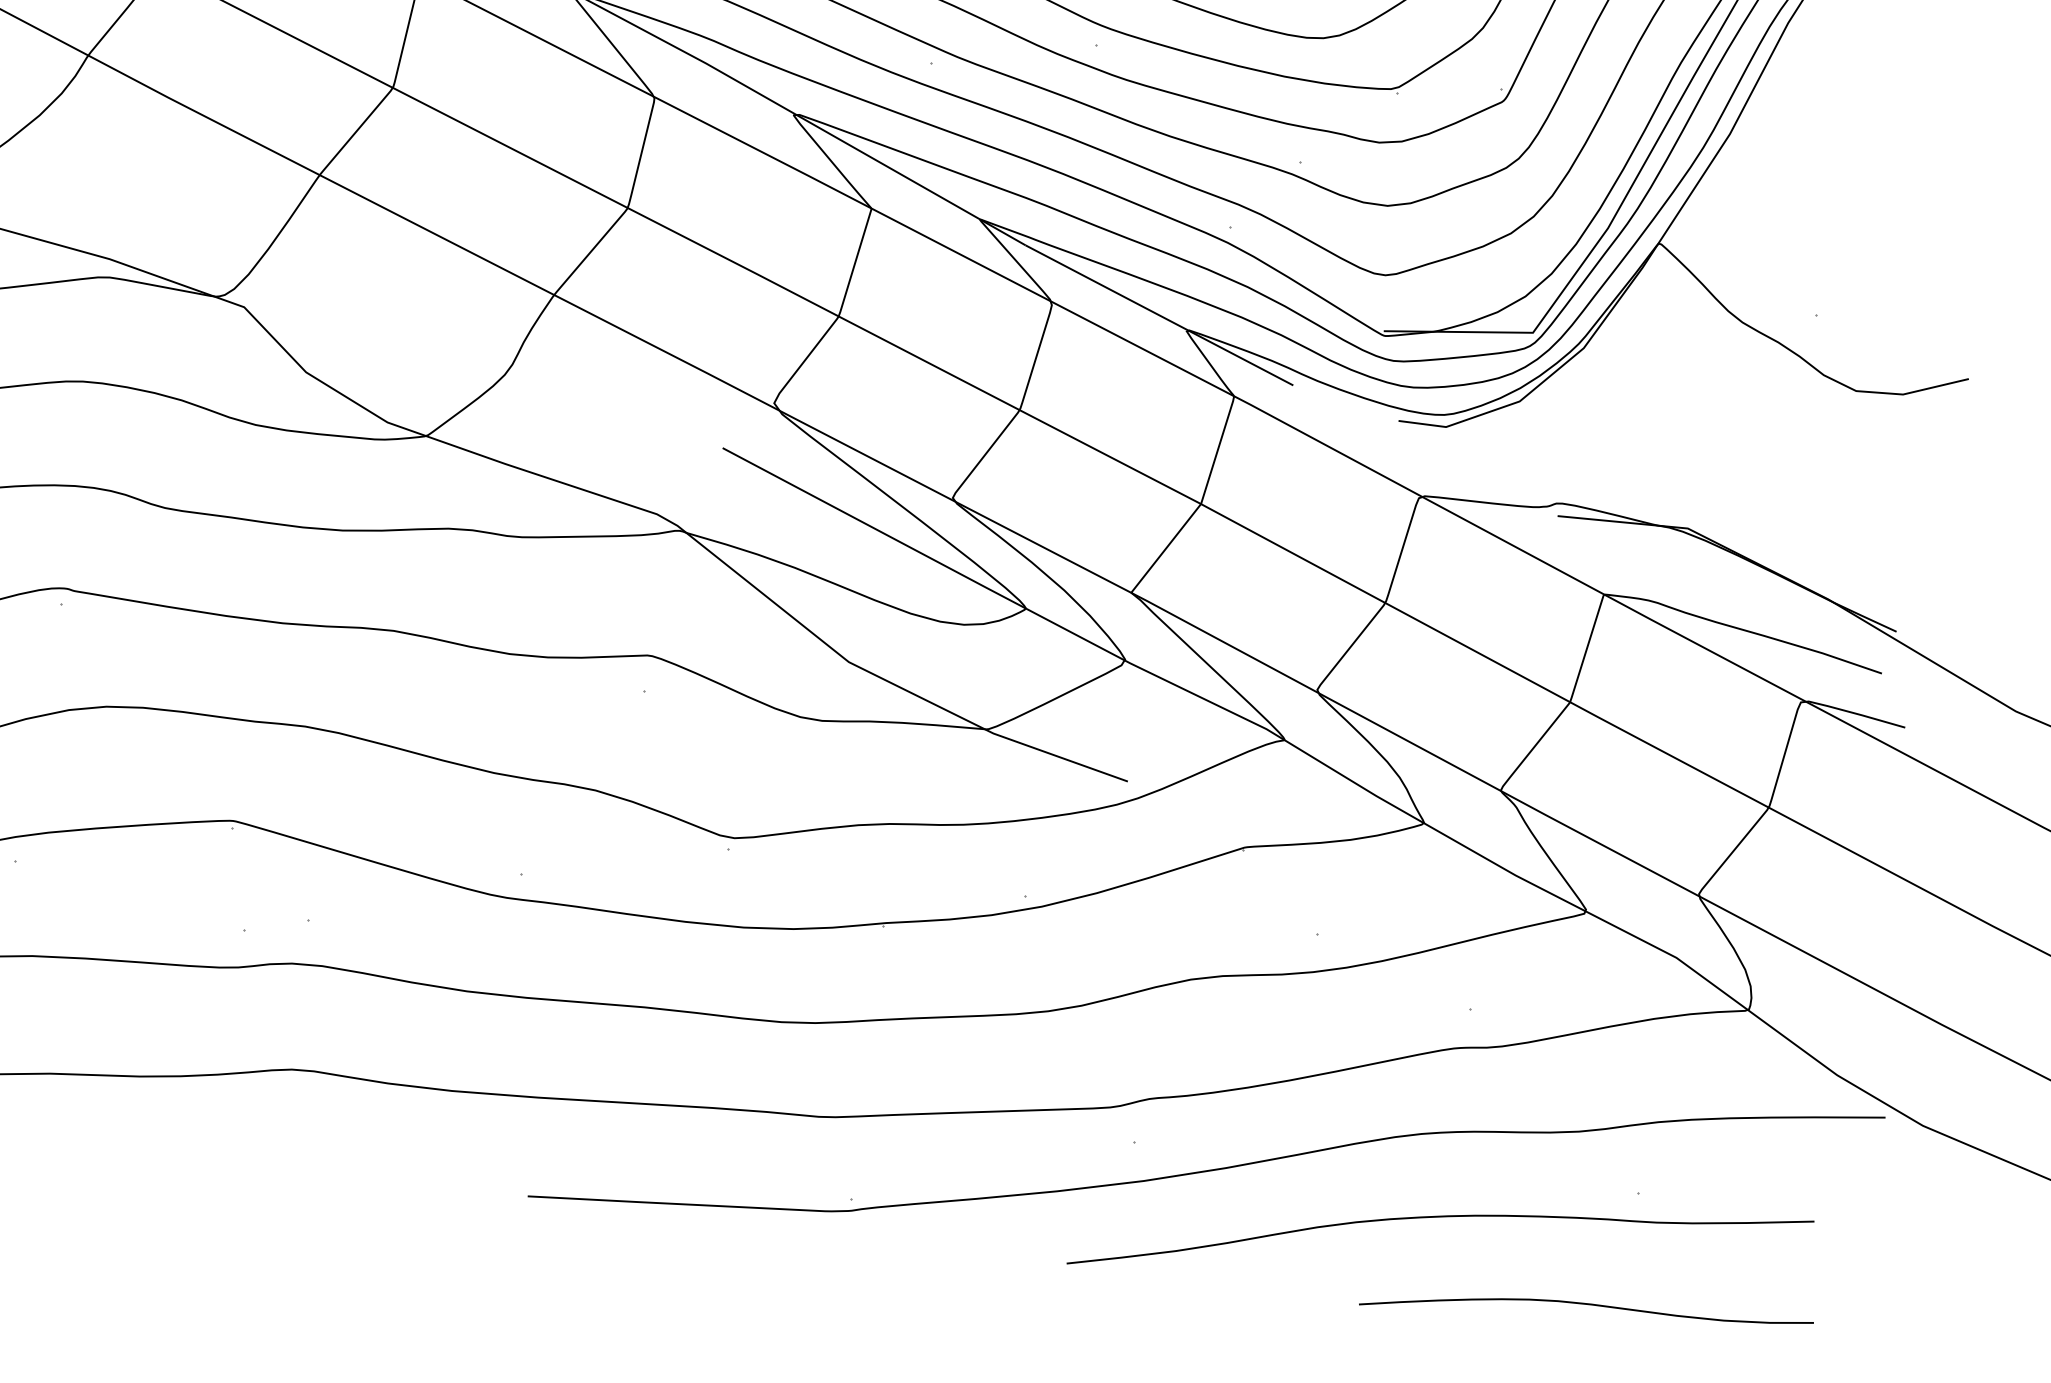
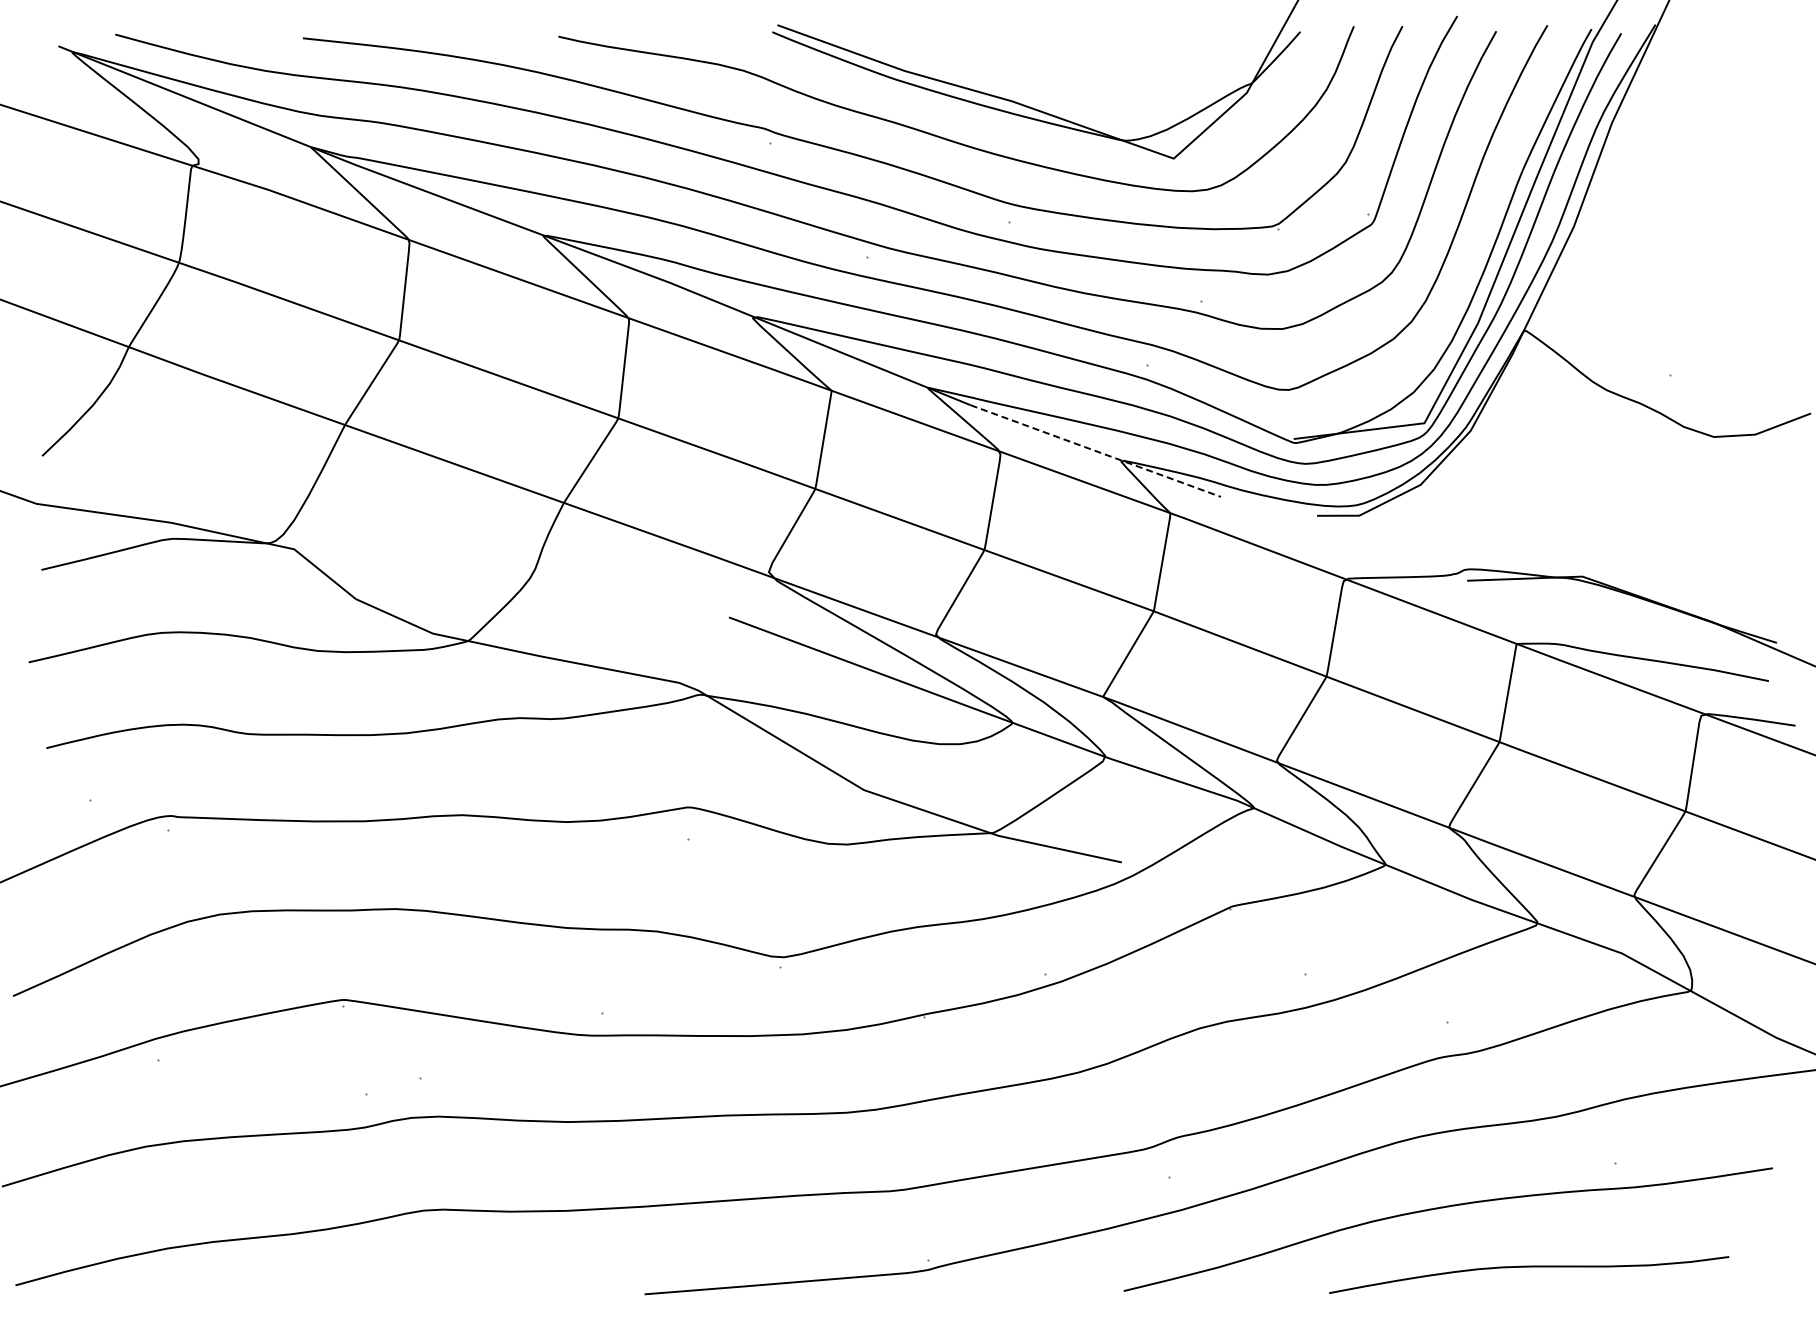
line: (1160, 316) -> (1096, 451), solid -> dashed
curve: (1587, 1305) -> (1529, 1267), moved

